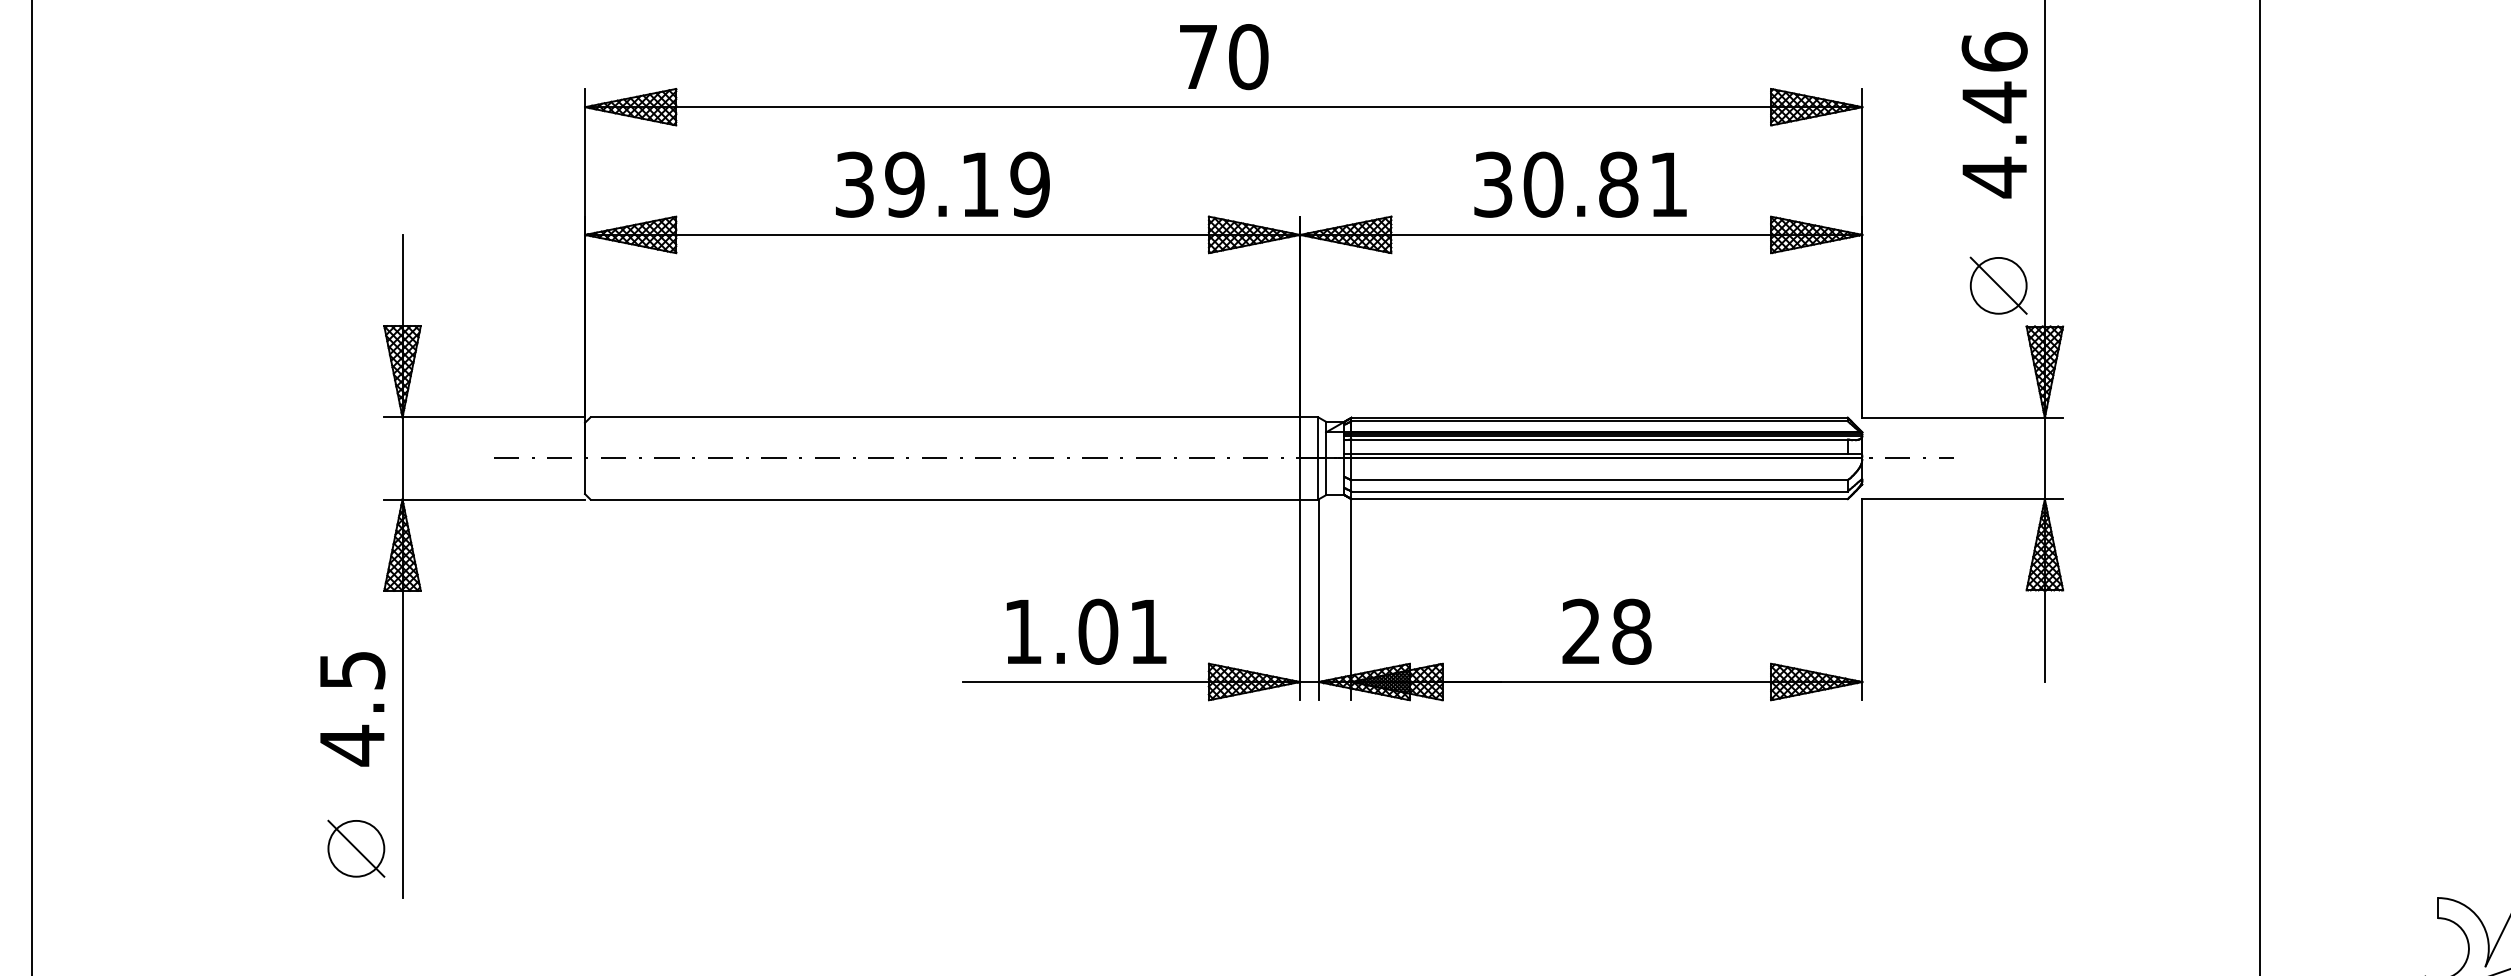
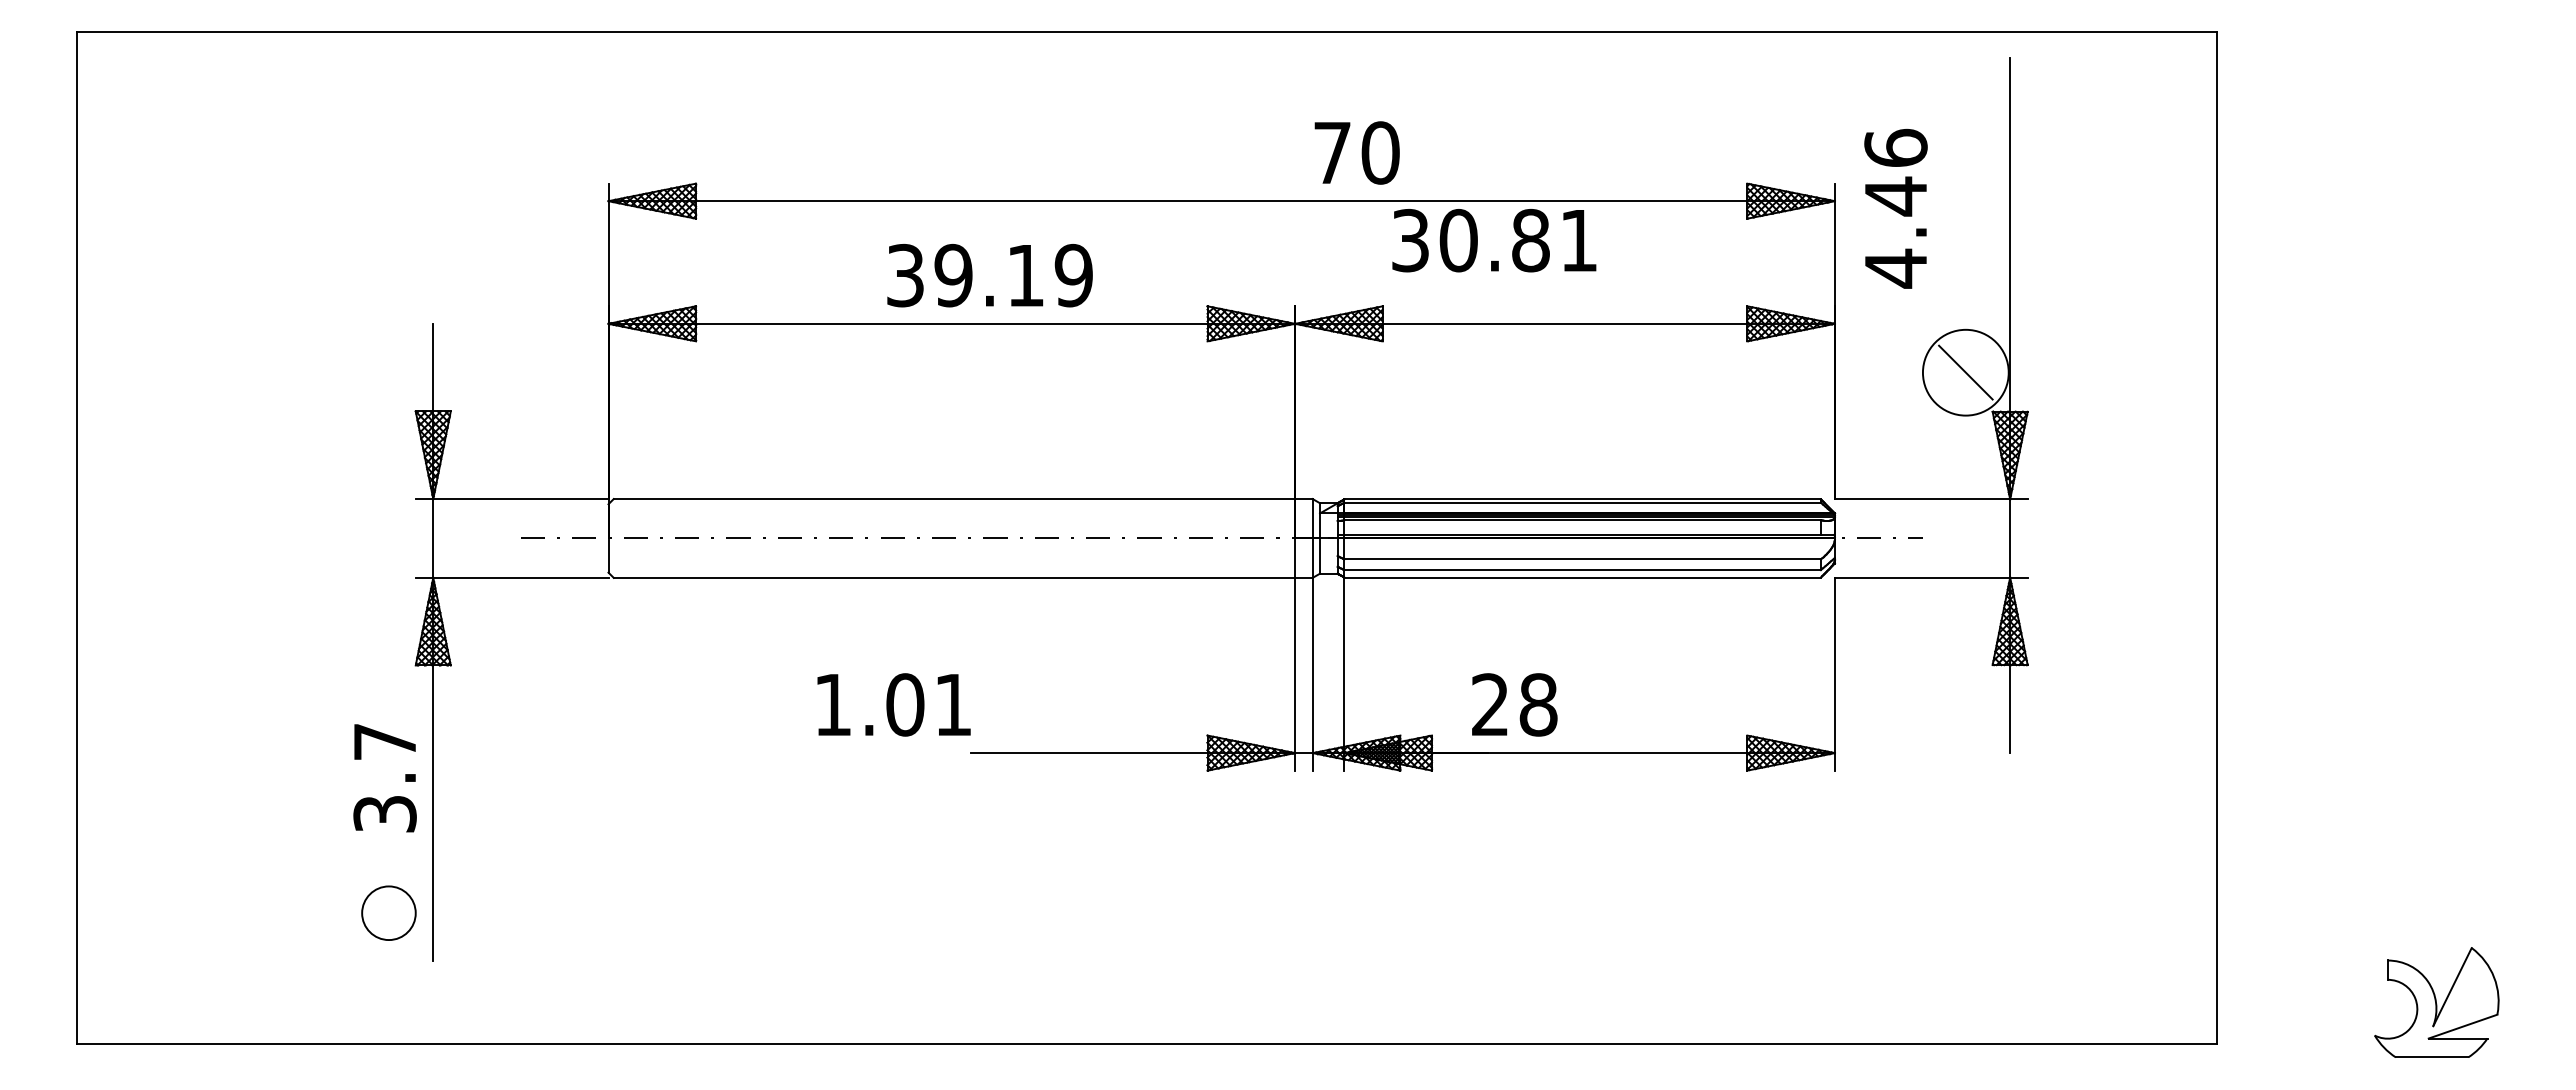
text: (1223, 56) -> (1356, 152), moved
text: (1994, 114) -> (1895, 208), moved
text: (942, 184) -> (989, 275), moved
text: (1580, 184) -> (1494, 240), moved
circle: (1998, 285) -> (1965, 372), size x1.6
text: (1085, 631) -> (893, 704), moved
text: (1606, 631) -> (1514, 704), moved
text: (351, 709) -> (384, 779), 4.5 -> 3.7
line: (355, 849) -> (388, 913), removed

